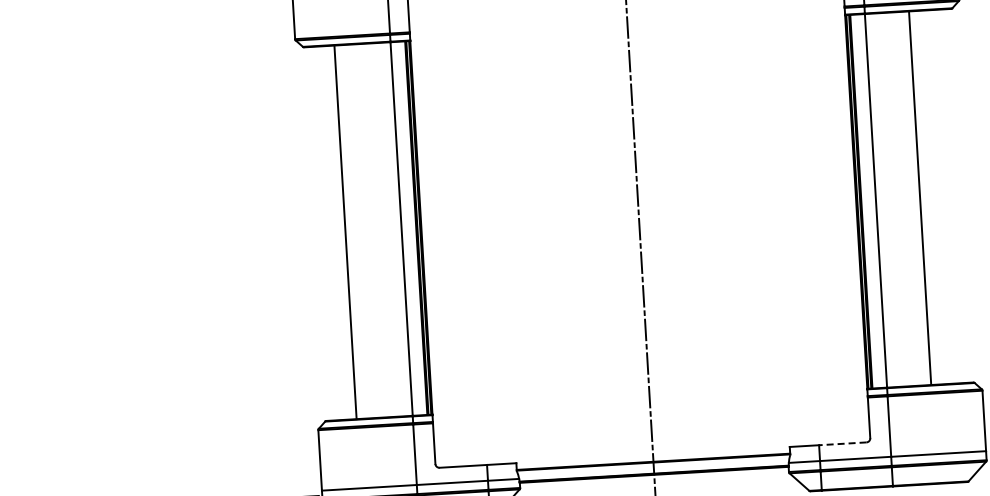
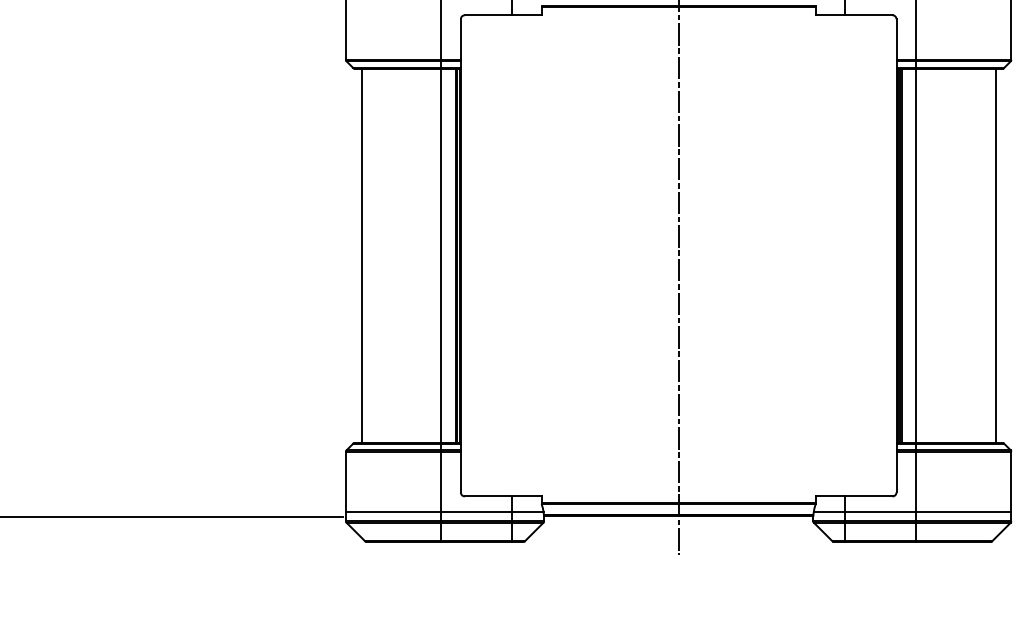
line: (920, 197) -> (995, 255), moved
line: (345, 232) -> (361, 255), moved
line: (842, 443) -> (868, 496), dashed -> solid

